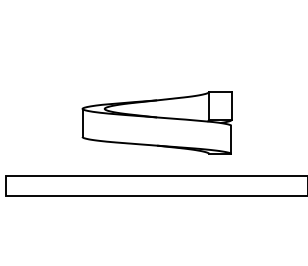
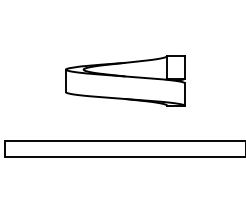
part: (156, 122) -> (124, 80), moved

